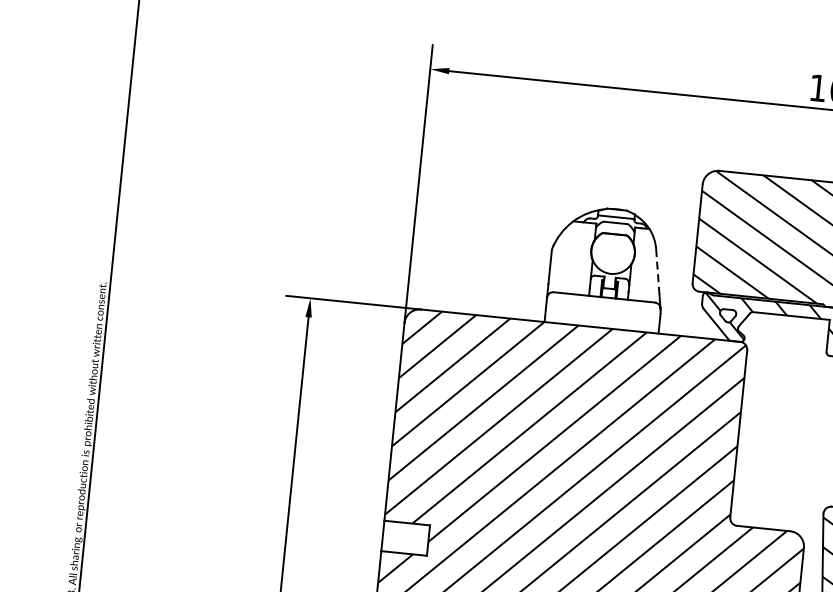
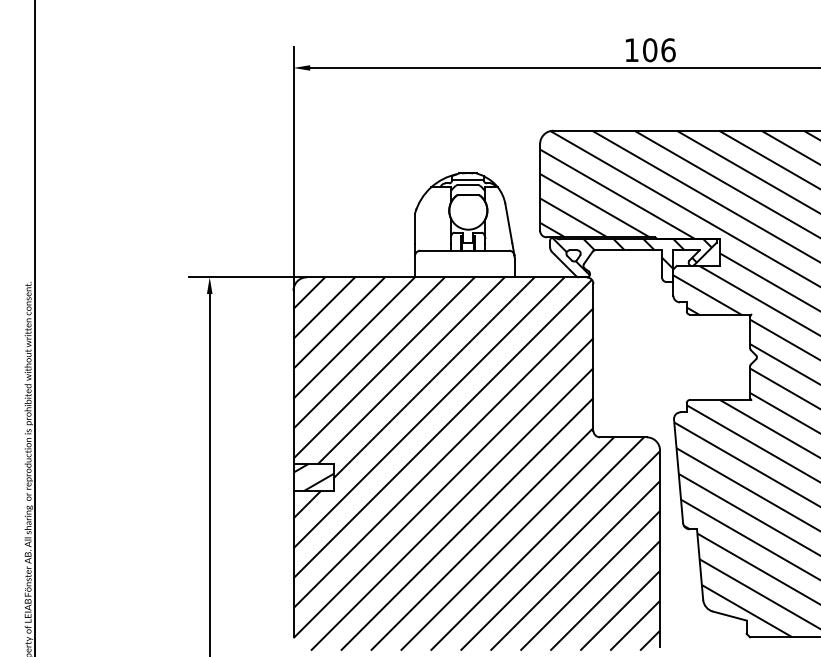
line: (657, 271) -> (508, 223), dashed -> solid
hatch: (405, 537) -> (313, 476), added

